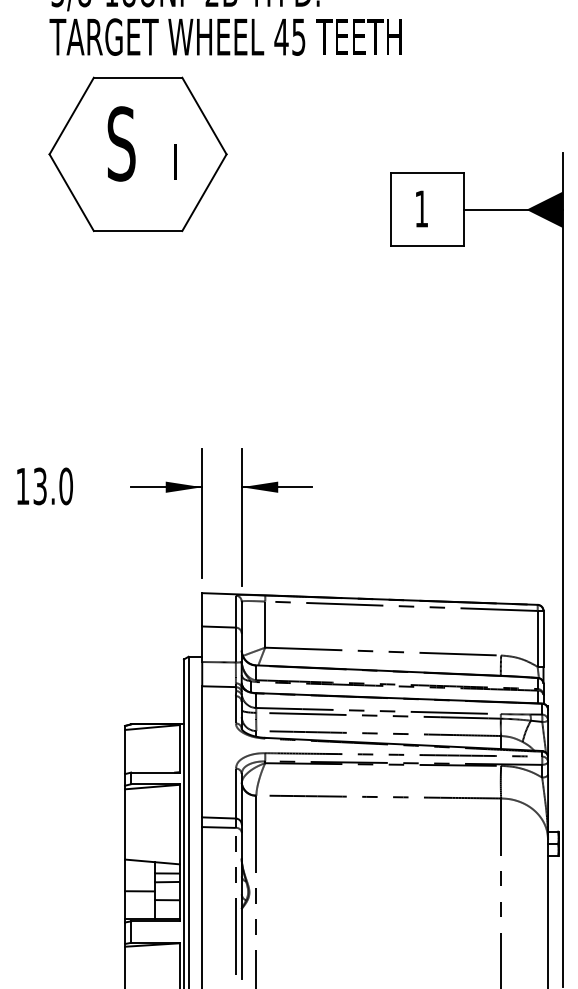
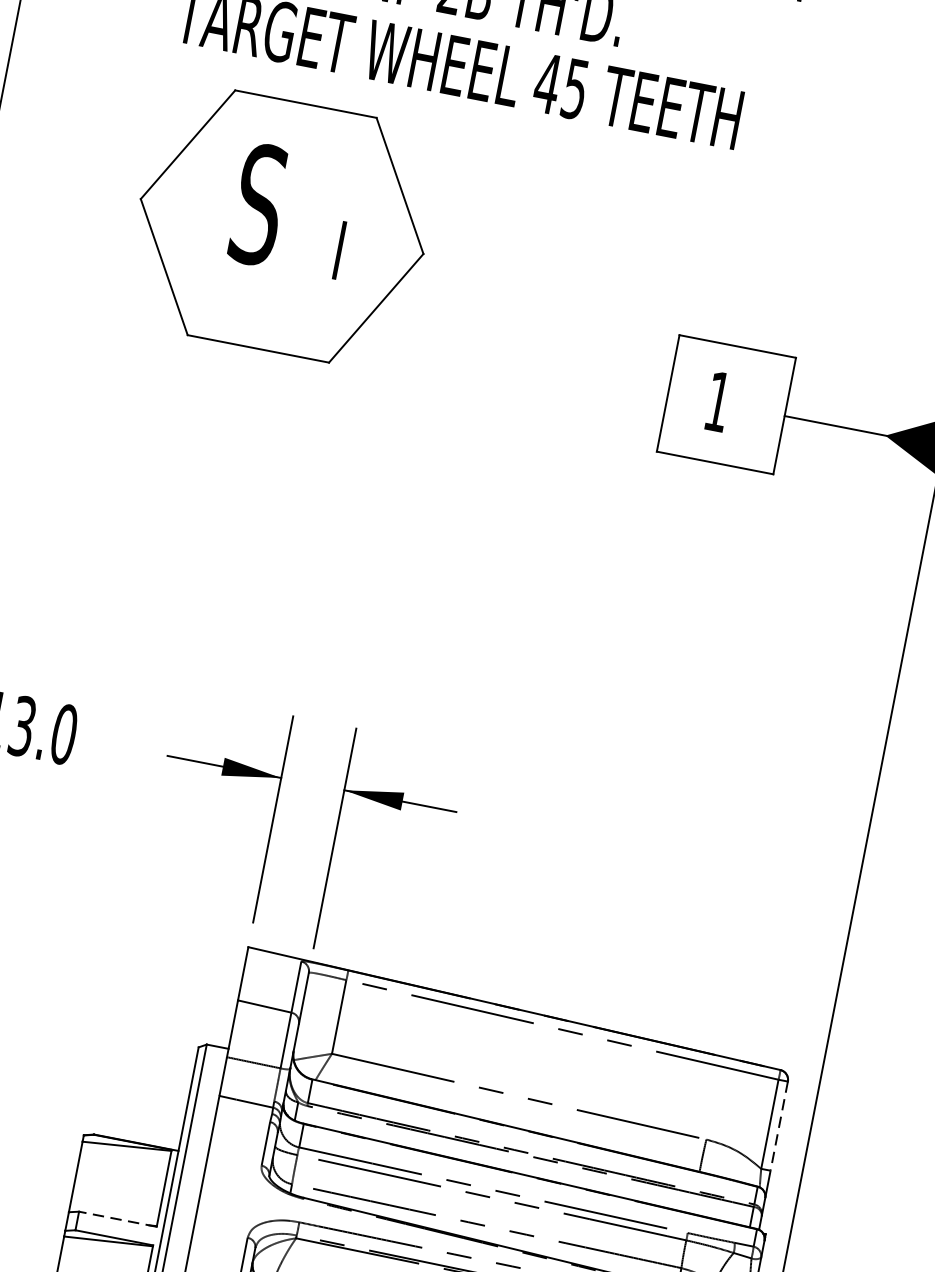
line: (543, 638) -> (779, 1125), solid -> dashed
line: (154, 772) -> (116, 1218), solid -> dashed

